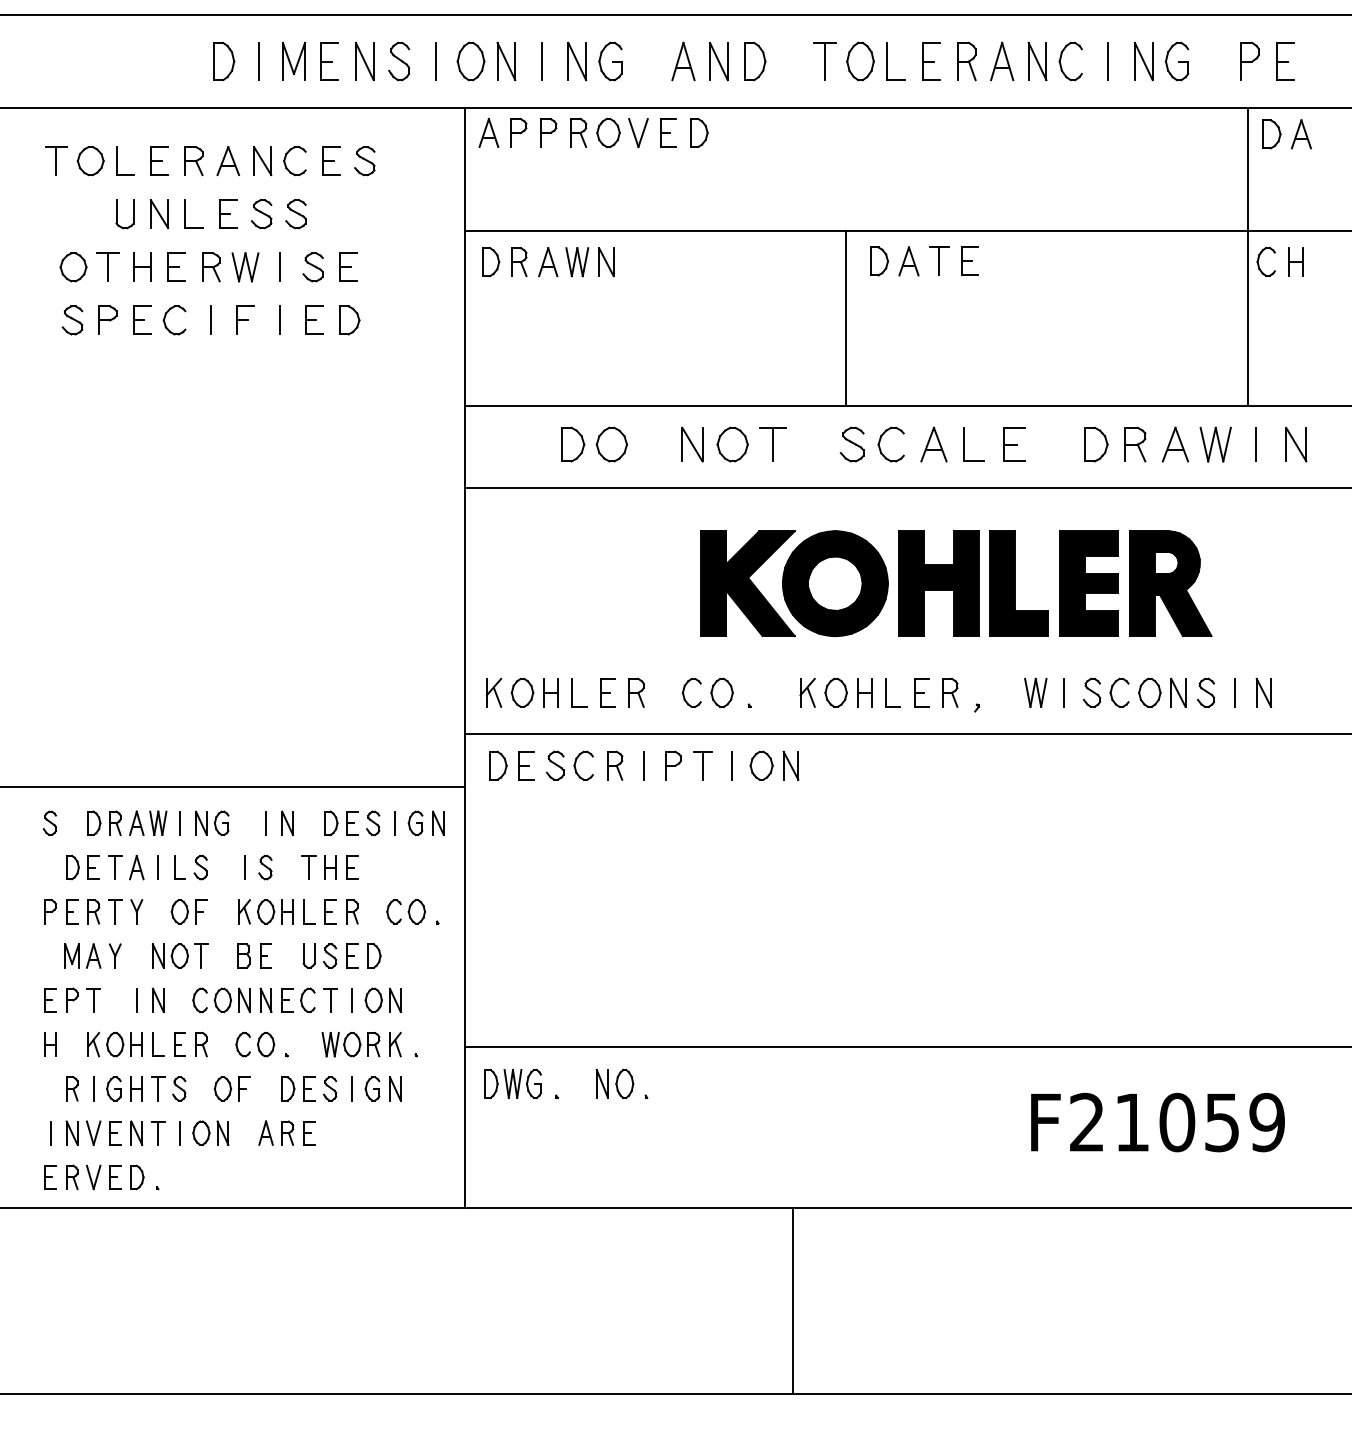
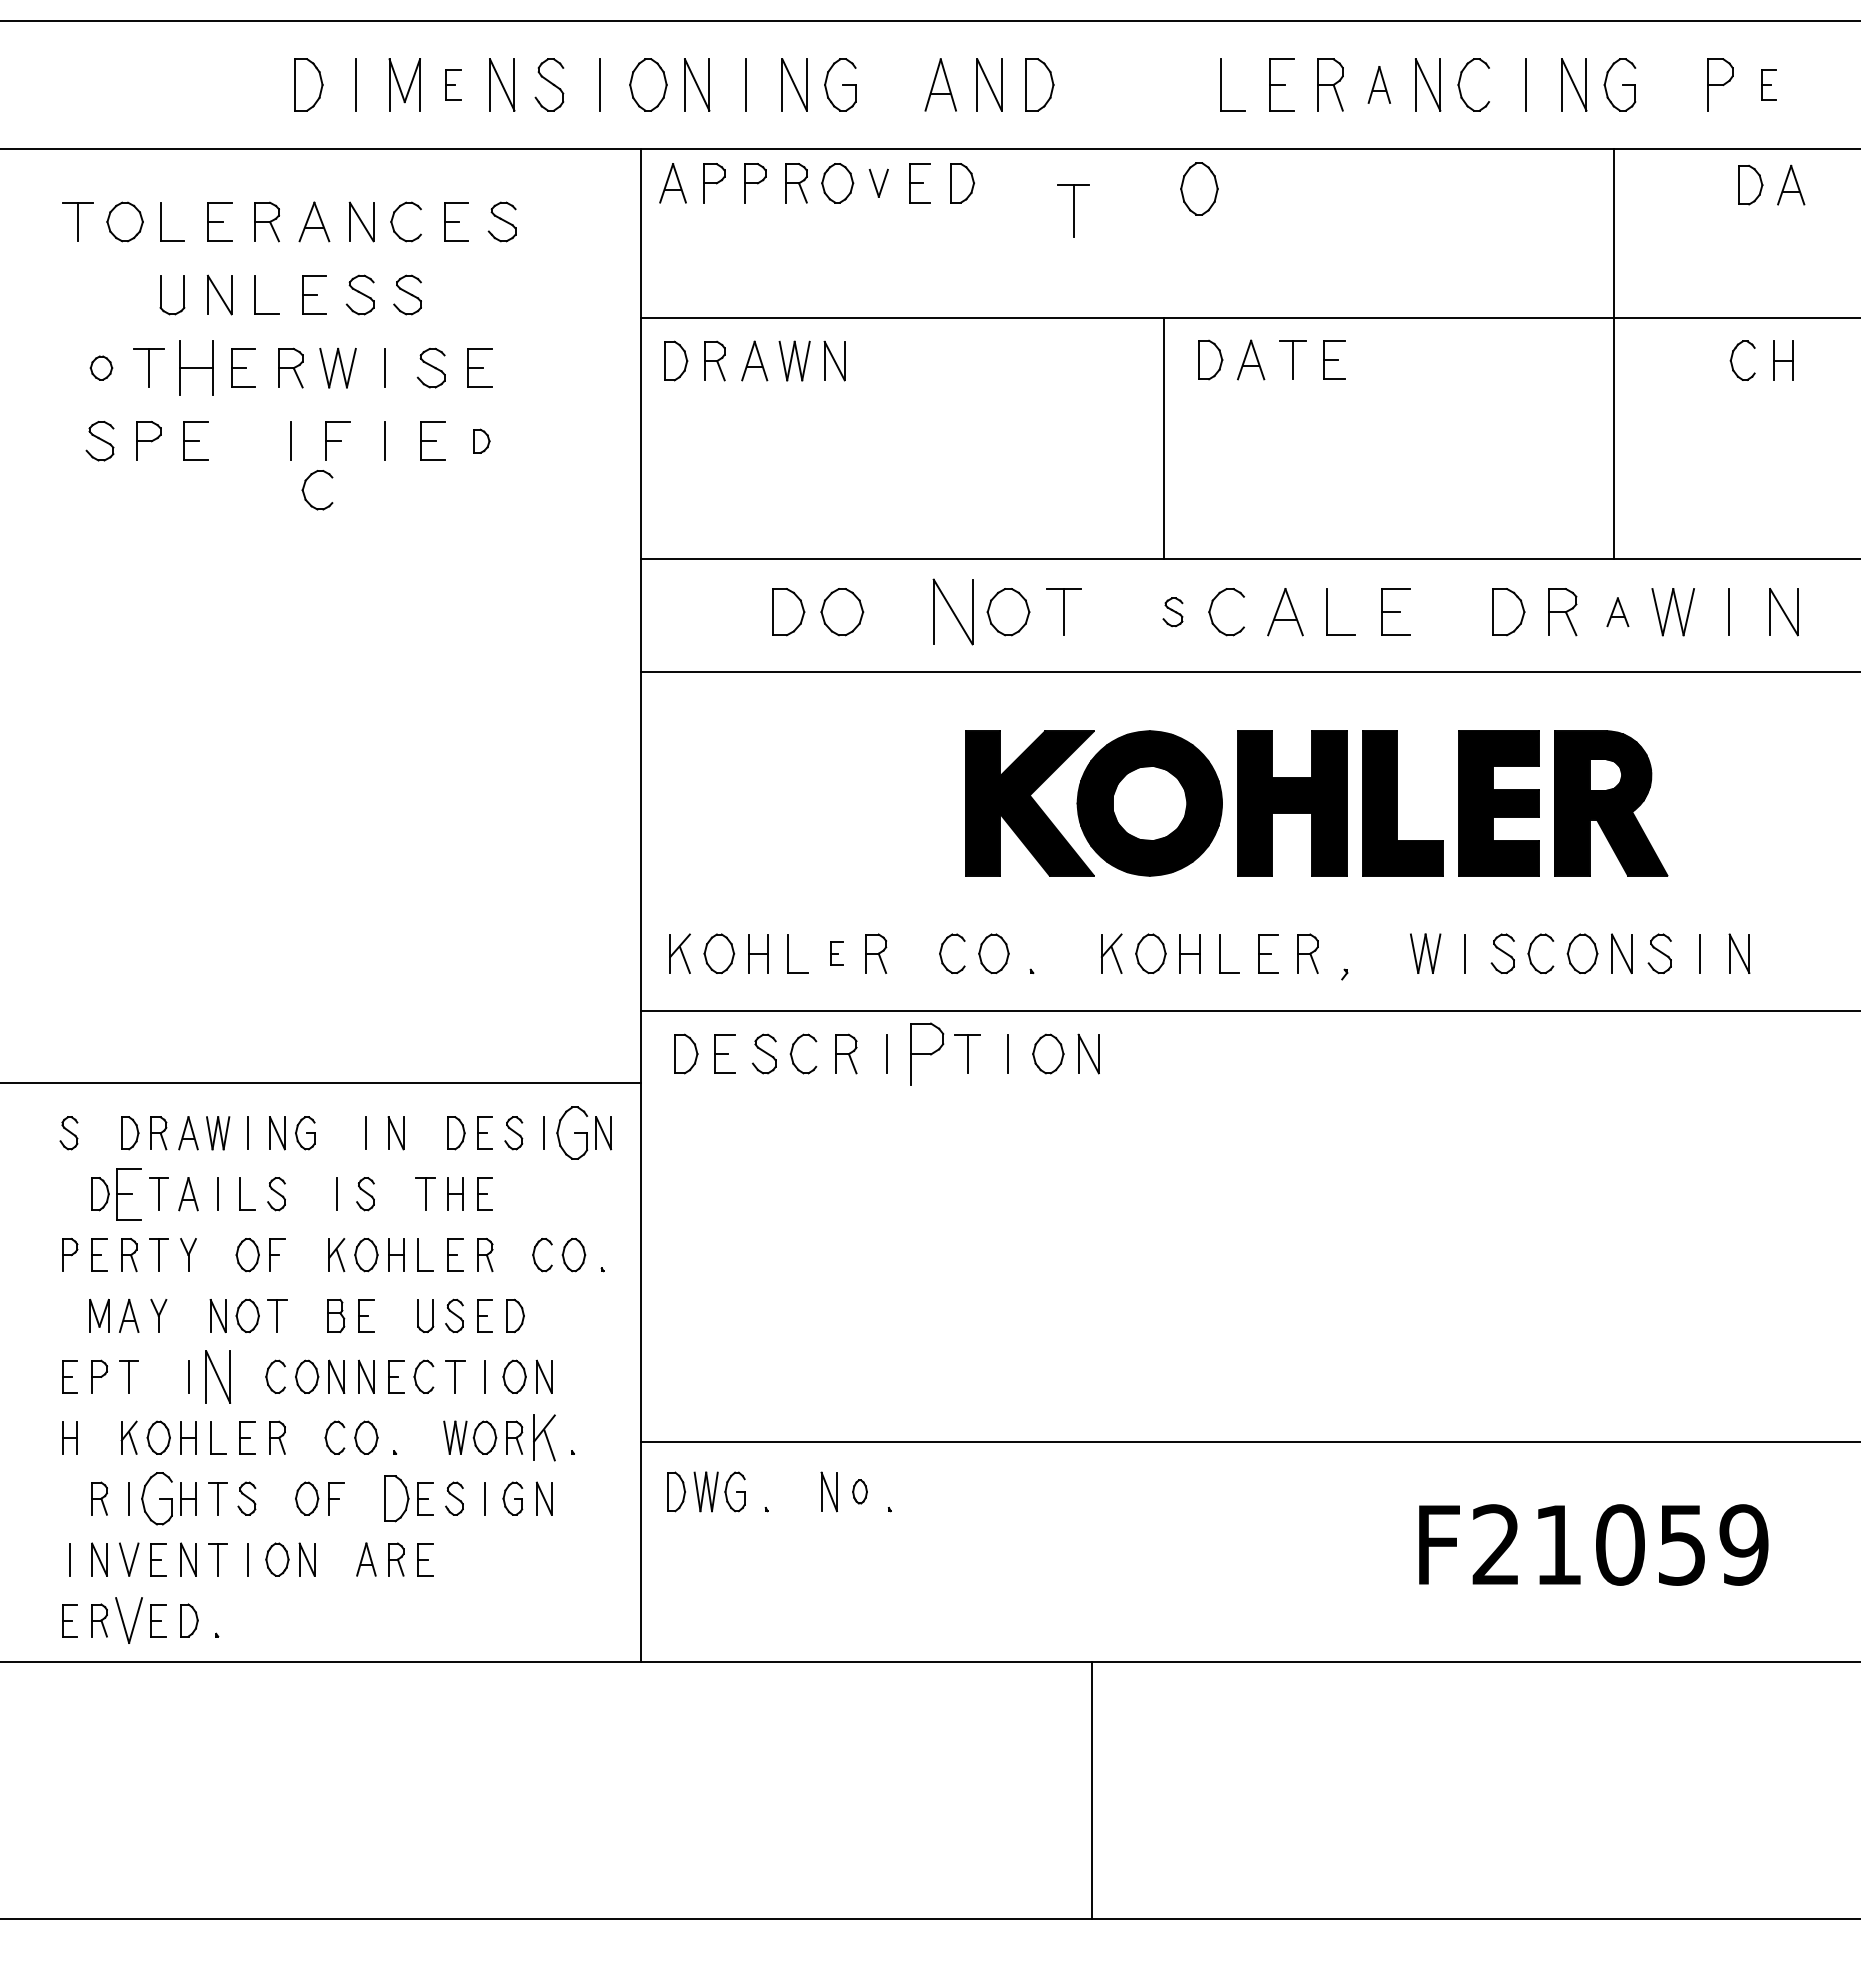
part: (329, 61) -> (453, 84), size x0.6
part: (824, 61) -> (1073, 210), moved
part: (860, 61) -> (1199, 188), moved
part: (1002, 61) -> (1379, 84), size x0.7
part: (1284, 61) -> (1768, 84), size x0.6
part: (638, 133) -> (878, 183), size x0.7
line: (1247, 257) -> (1613, 354), moved
part: (73, 266) -> (101, 367), size x0.6
part: (141, 266) -> (195, 367), size x1.4
part: (165, 316) -> (305, 485), moved
part: (349, 320) -> (481, 441), size x0.6
part: (691, 444) -> (952, 612), size x1.4
part: (851, 444) -> (1172, 612), size x0.6
part: (1175, 444) -> (1617, 612), size x0.6
part: (607, 692) -> (836, 953), size x0.6
part: (673, 765) -> (927, 1053), size x1.6
part: (415, 823) -> (571, 1133), size x1.6
part: (93, 867) -> (129, 1193), size x1.6
part: (157, 1000) -> (217, 1376), size x1.6
part: (394, 1044) -> (543, 1437), size x1.4
part: (624, 1083) -> (859, 1491), size x0.6
part: (113, 1088) -> (156, 1498), size x1.6
part: (288, 1088) -> (397, 1498), size x1.4
part: (93, 1177) -> (129, 1620), size x1.4

